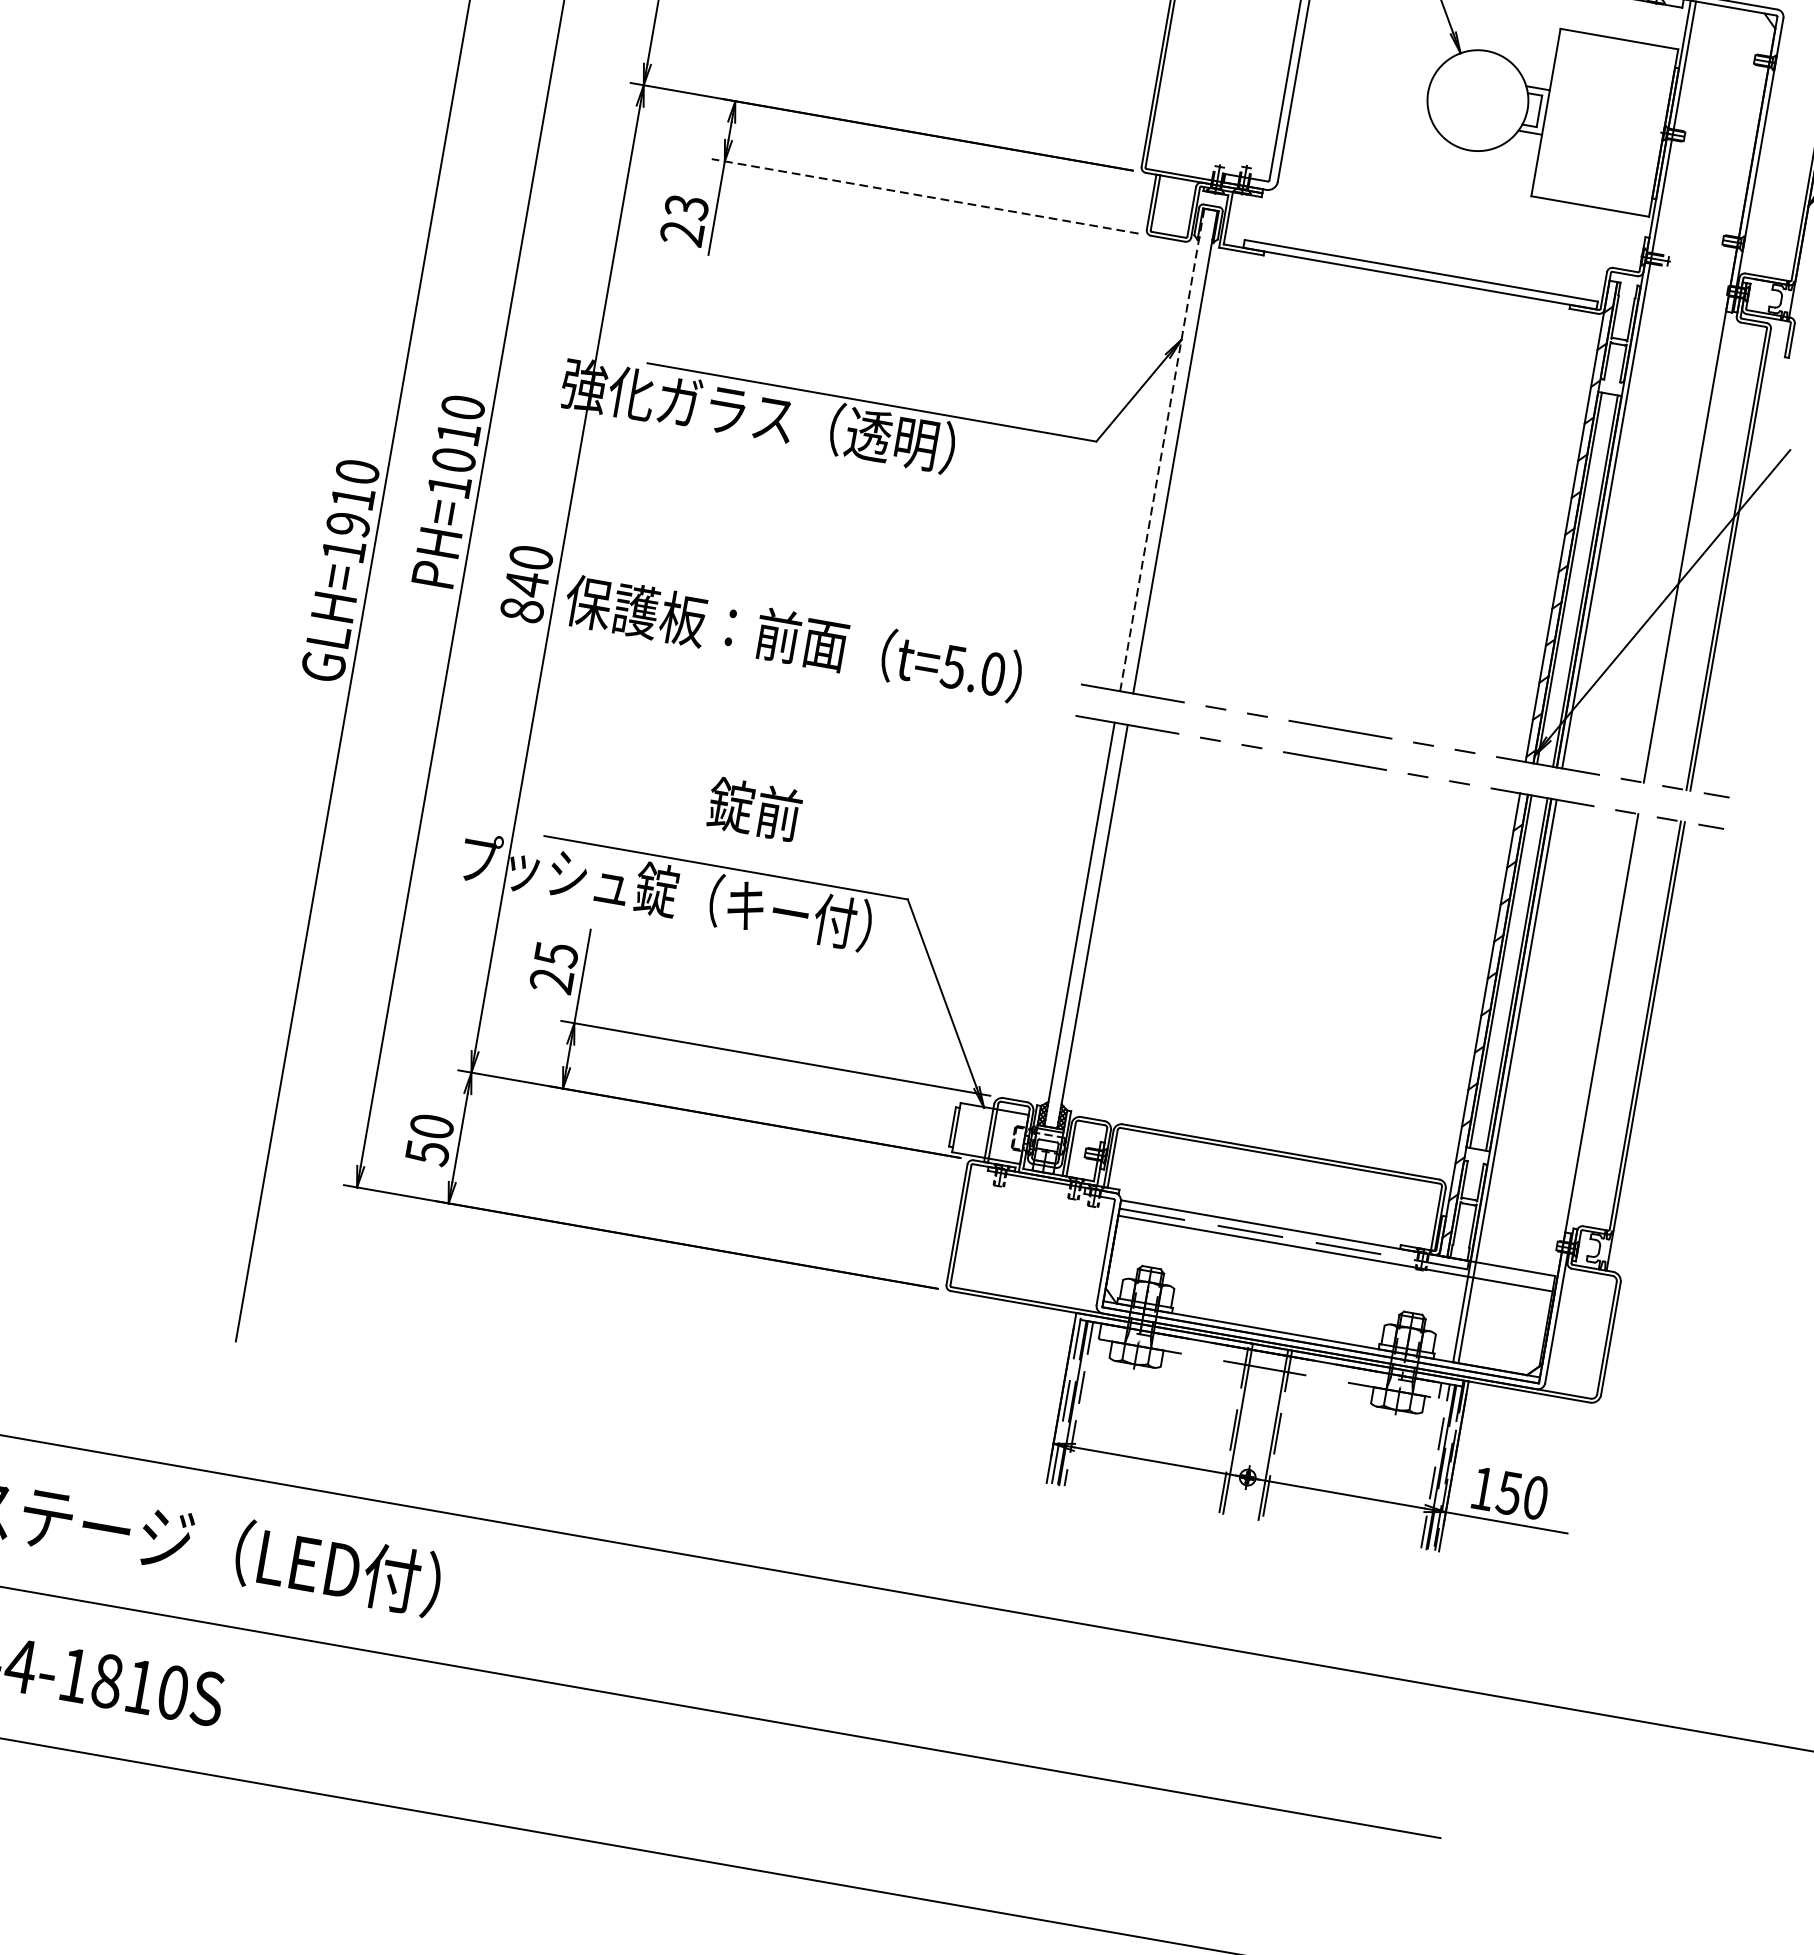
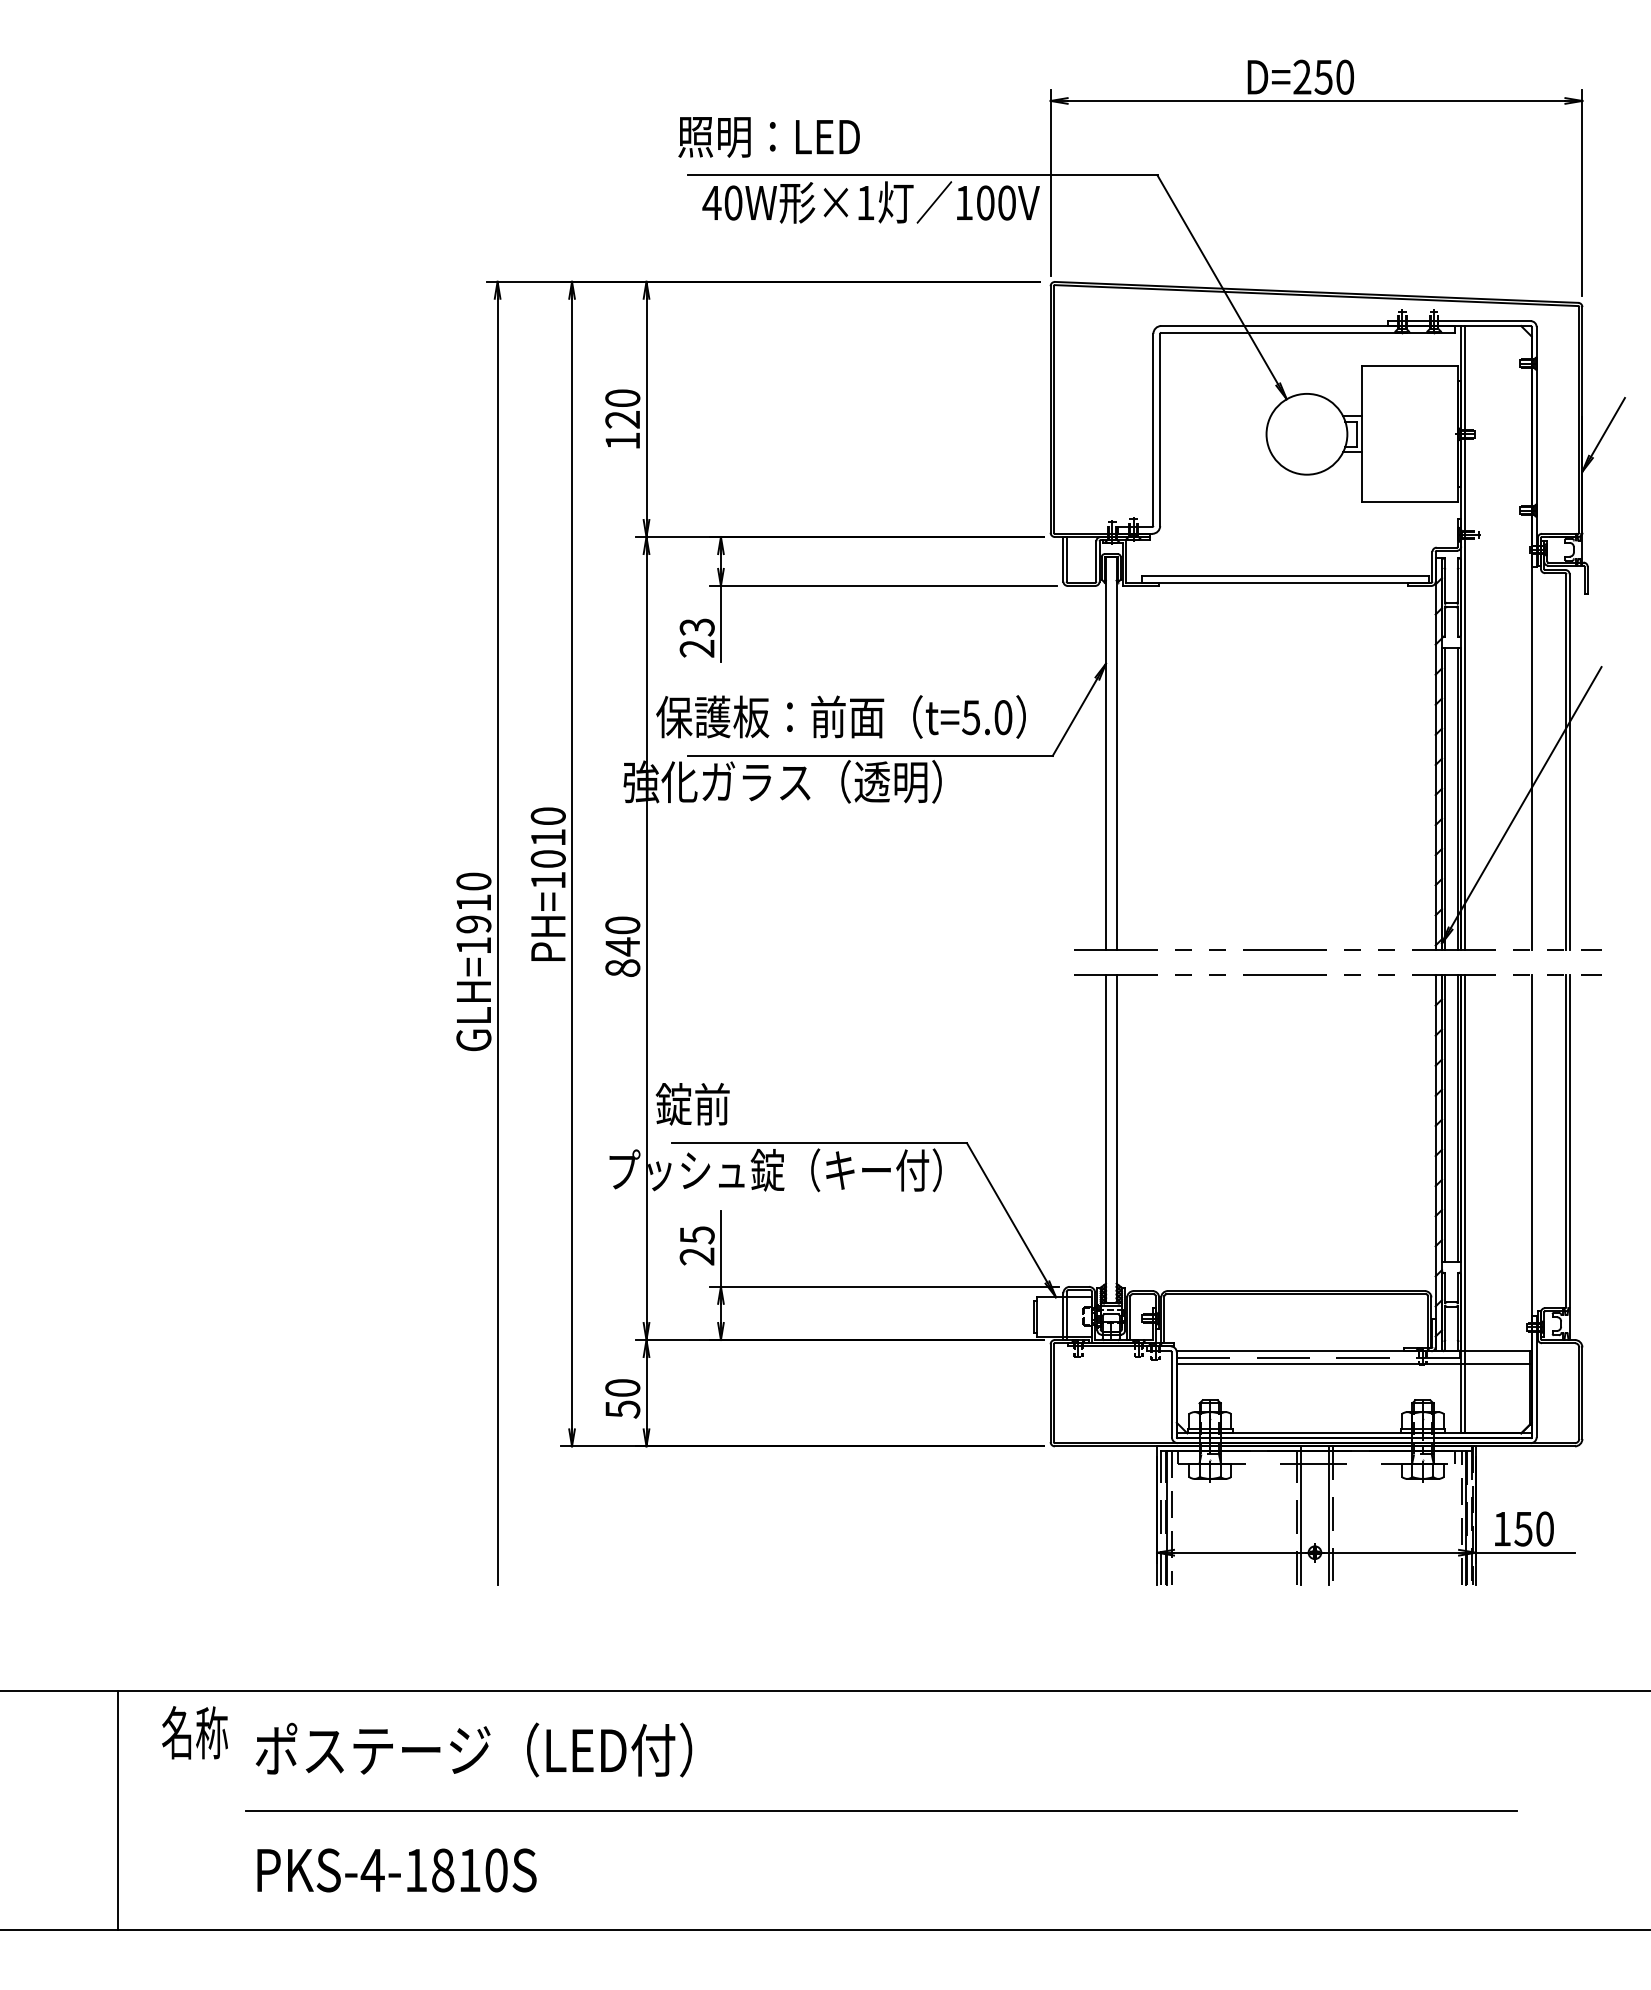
line: (924, 195) -> (883, 585), dashed -> solid
line: (1161, 448) -> (1105, 752), dashed -> solid
text: (793, 637) -> (840, 716), moved
text: (754, 809) -> (692, 1104), moved

